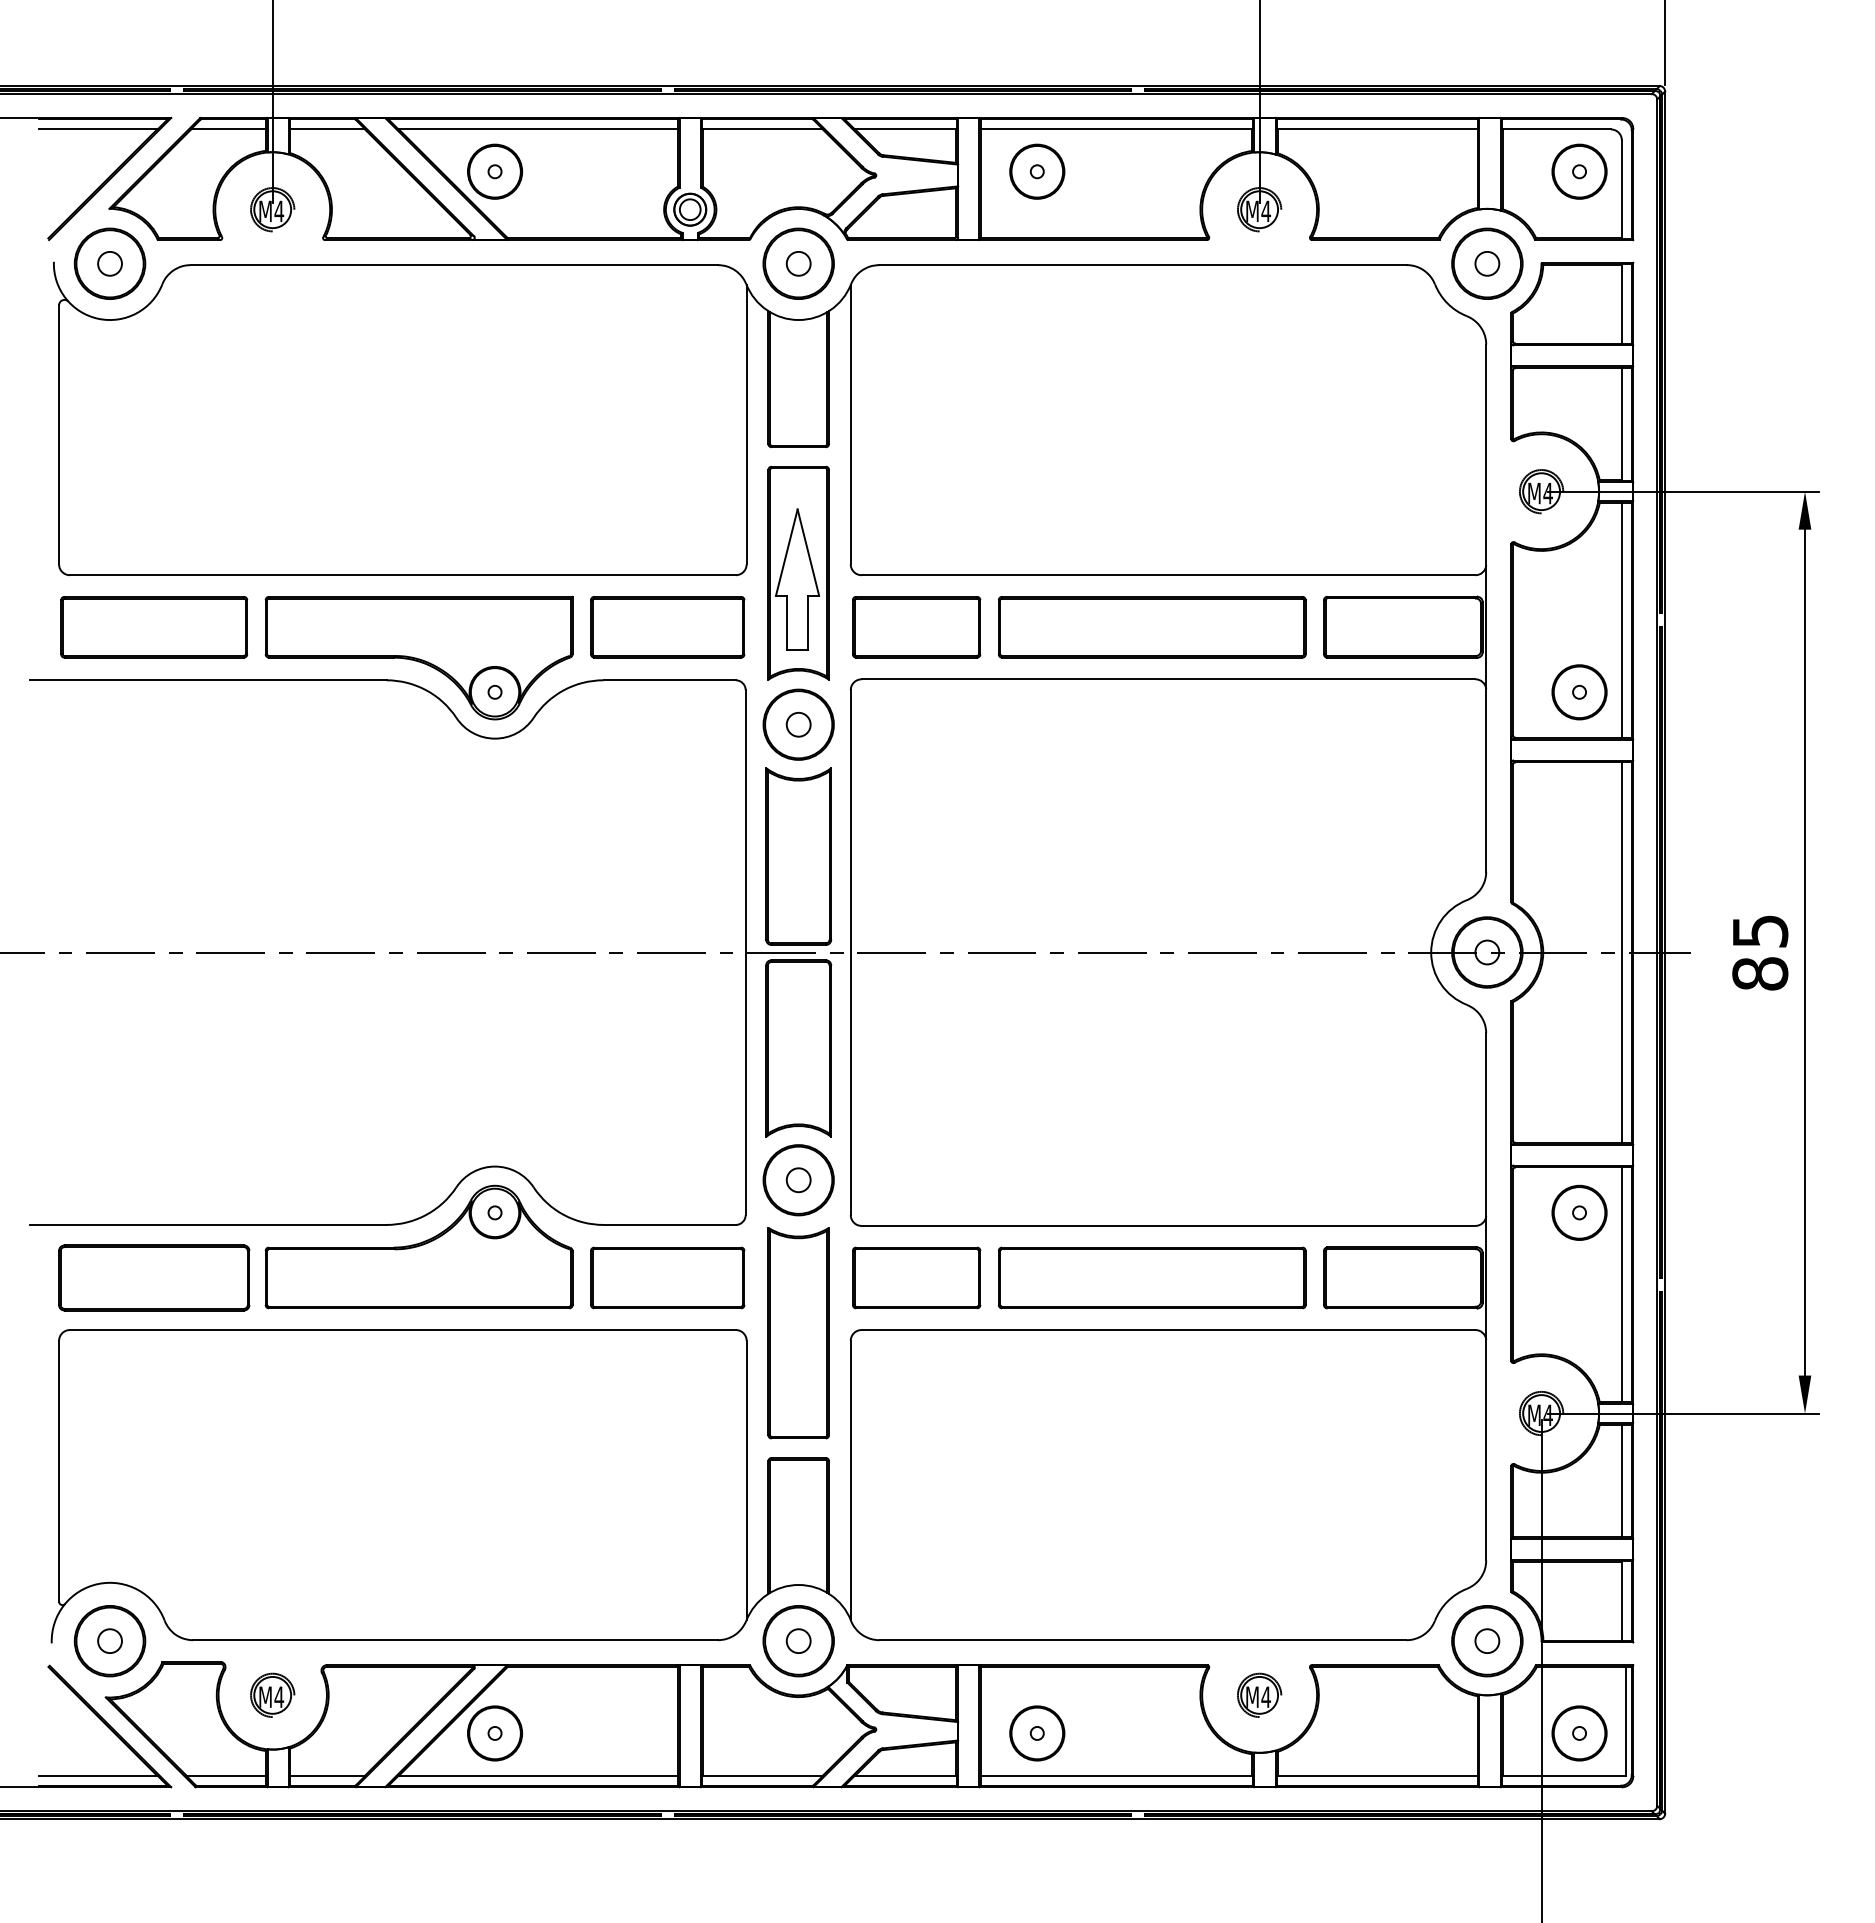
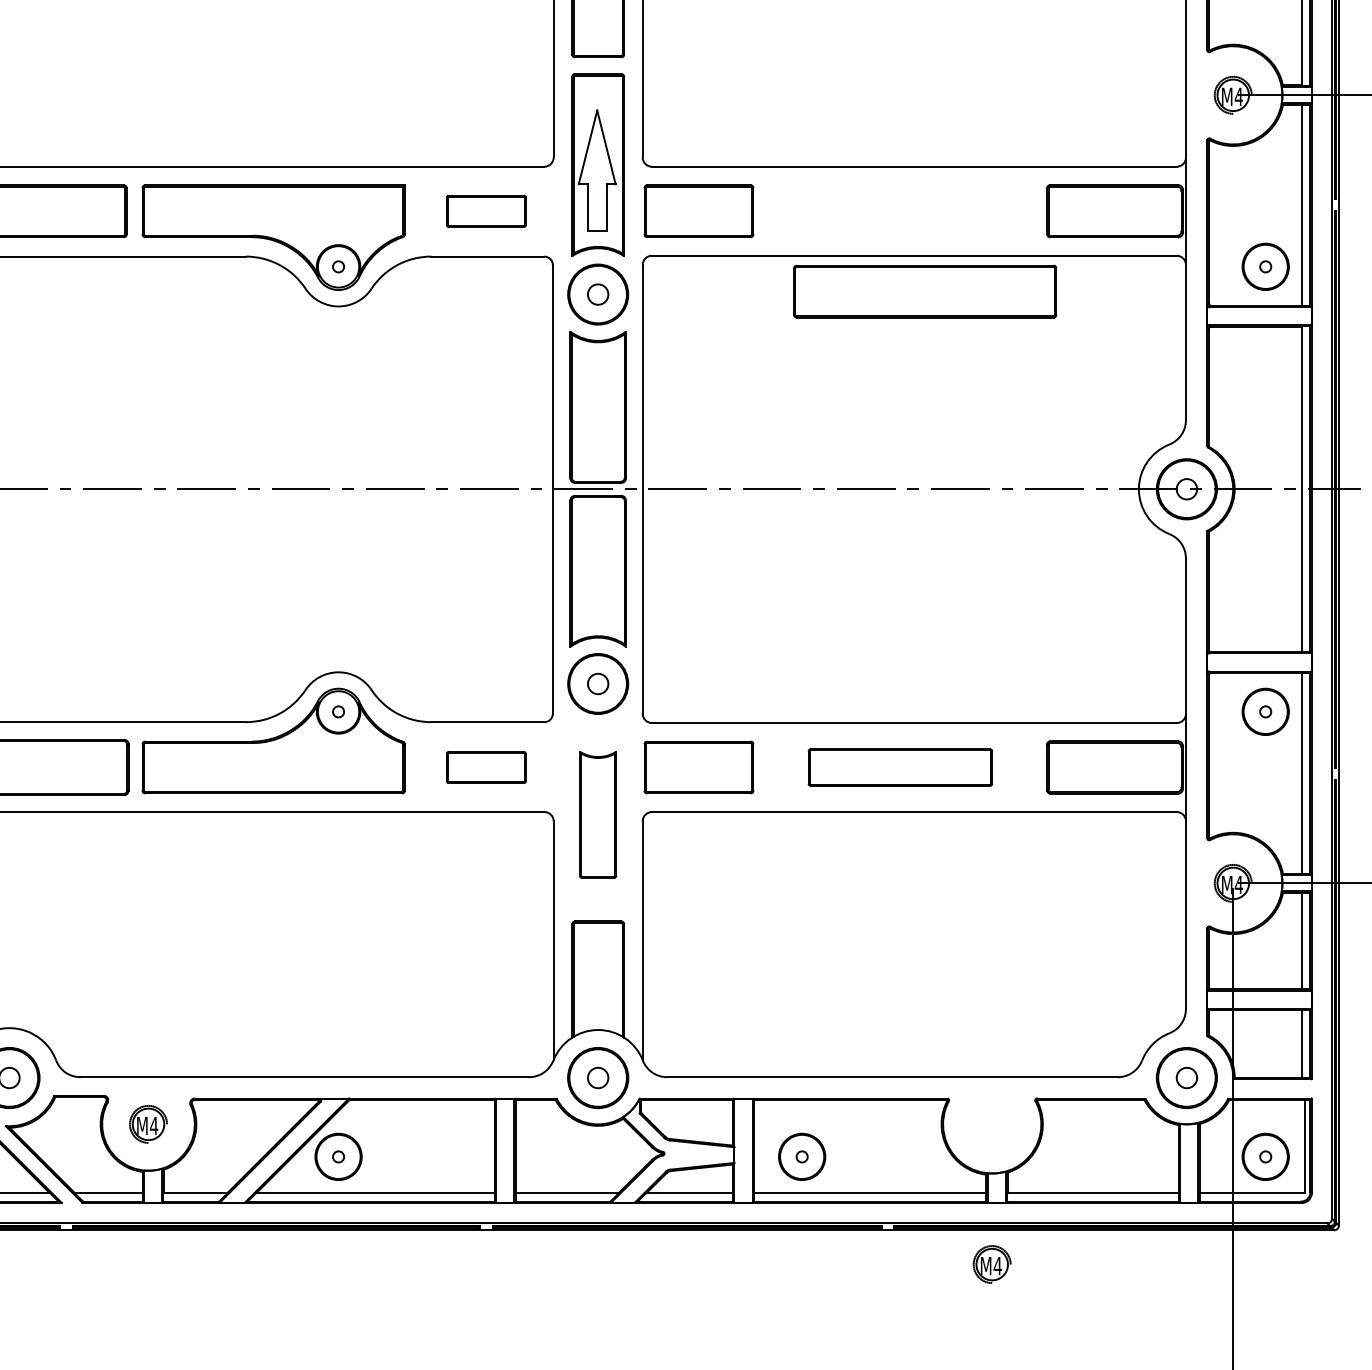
part: (667, 627) -> (486, 211), size x0.6
part: (1152, 627) -> (925, 291), moved
part: (667, 1277) -> (486, 767), size x0.6
part: (1152, 1277) -> (900, 767), size x0.7
part: (798, 1333) -> (598, 815), size x0.7
part: (1259, 1694) -> (992, 1263), moved

